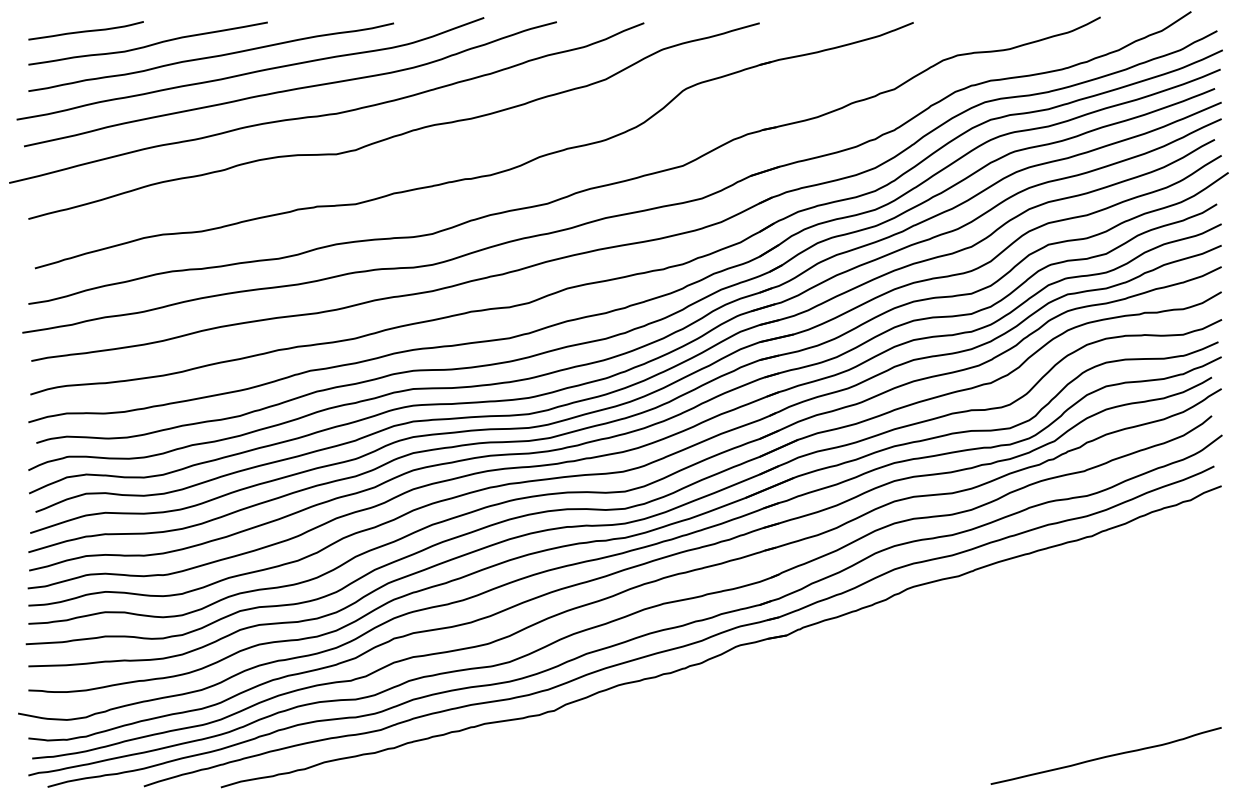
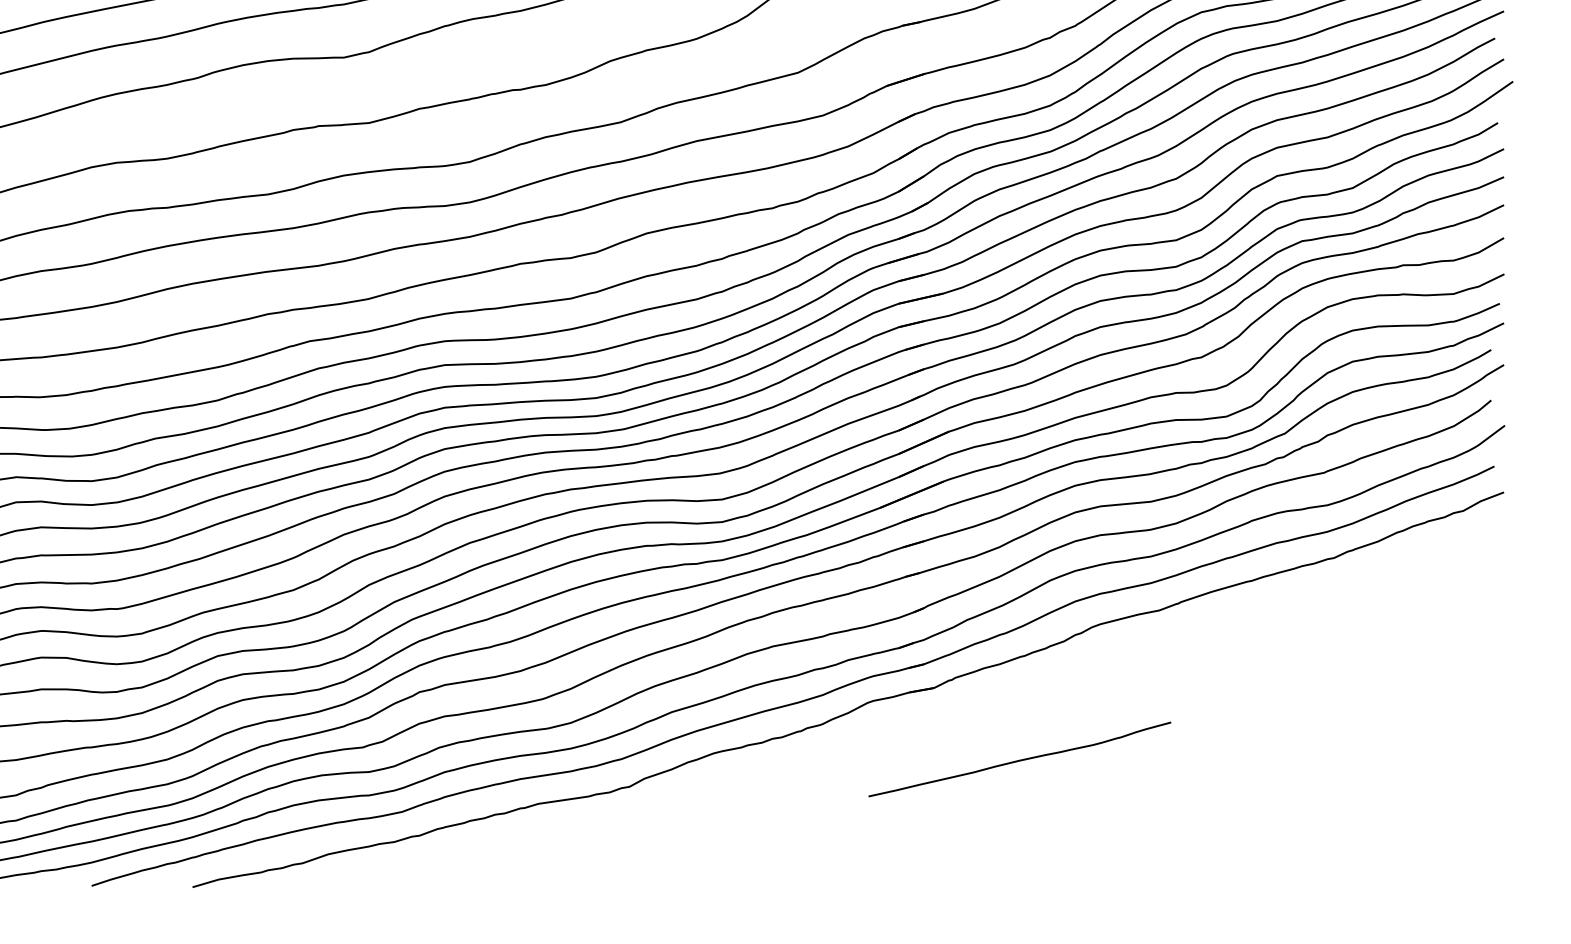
curve: (1106, 755) -> (1020, 758), moved

